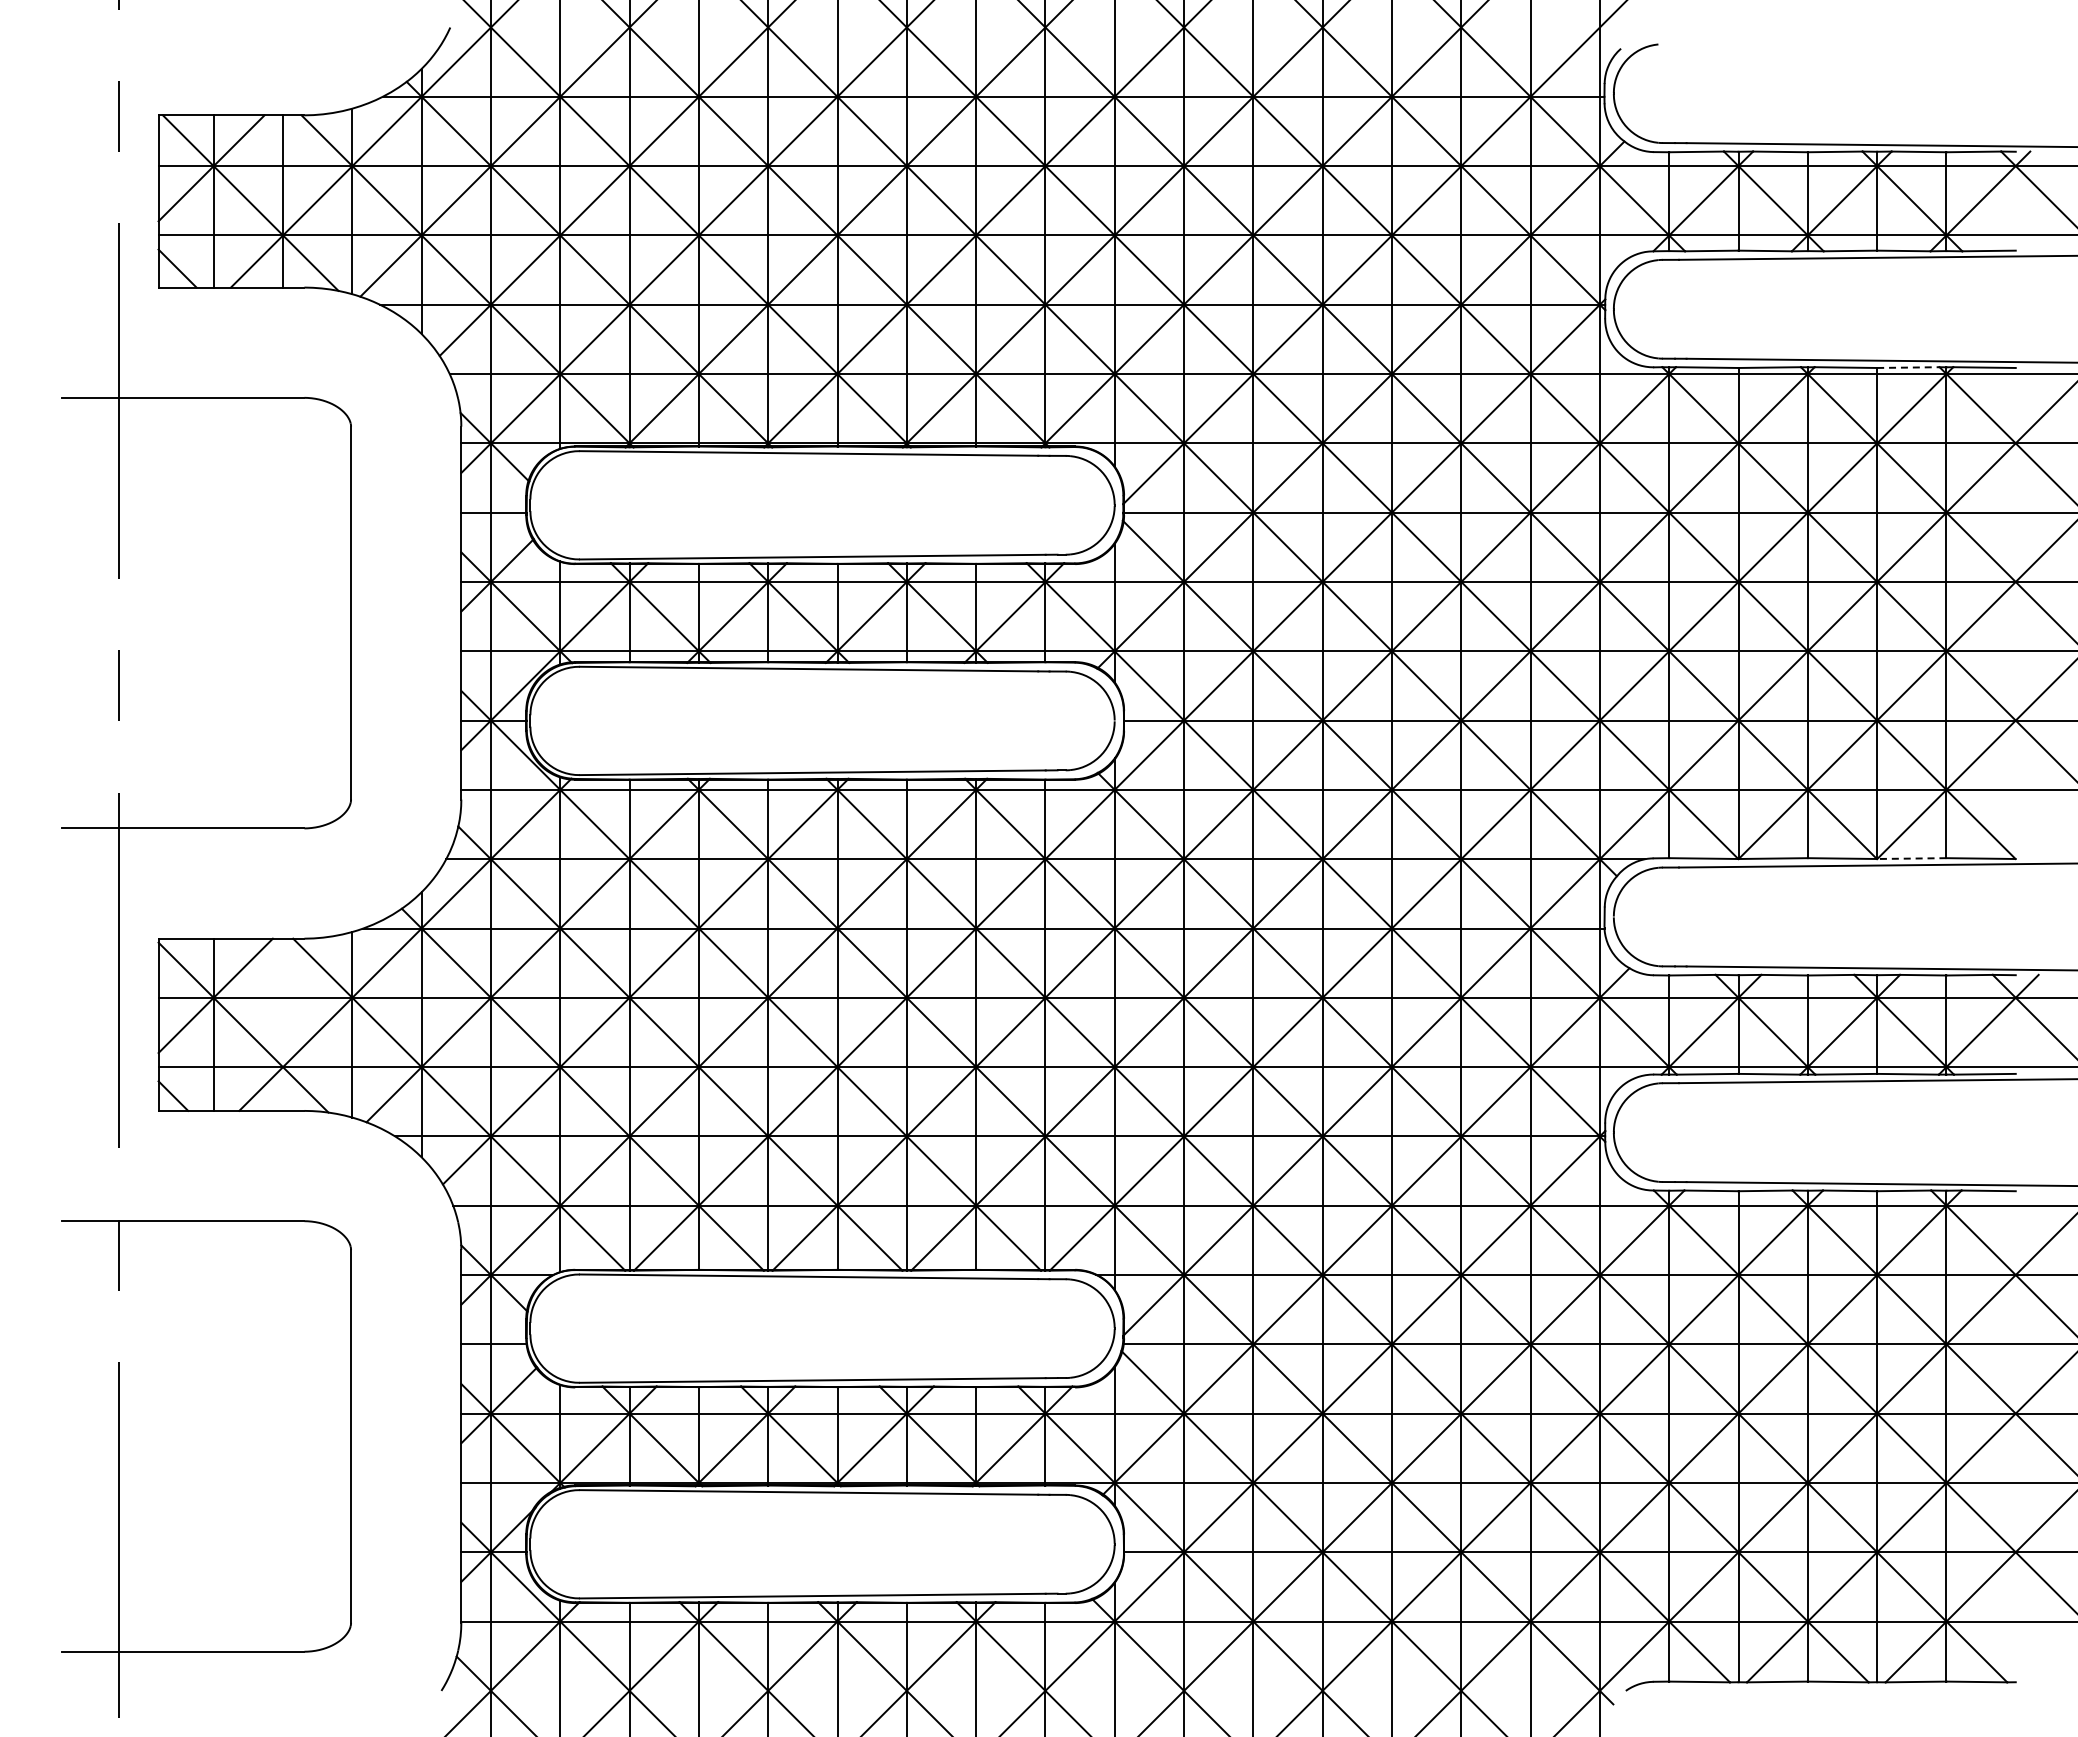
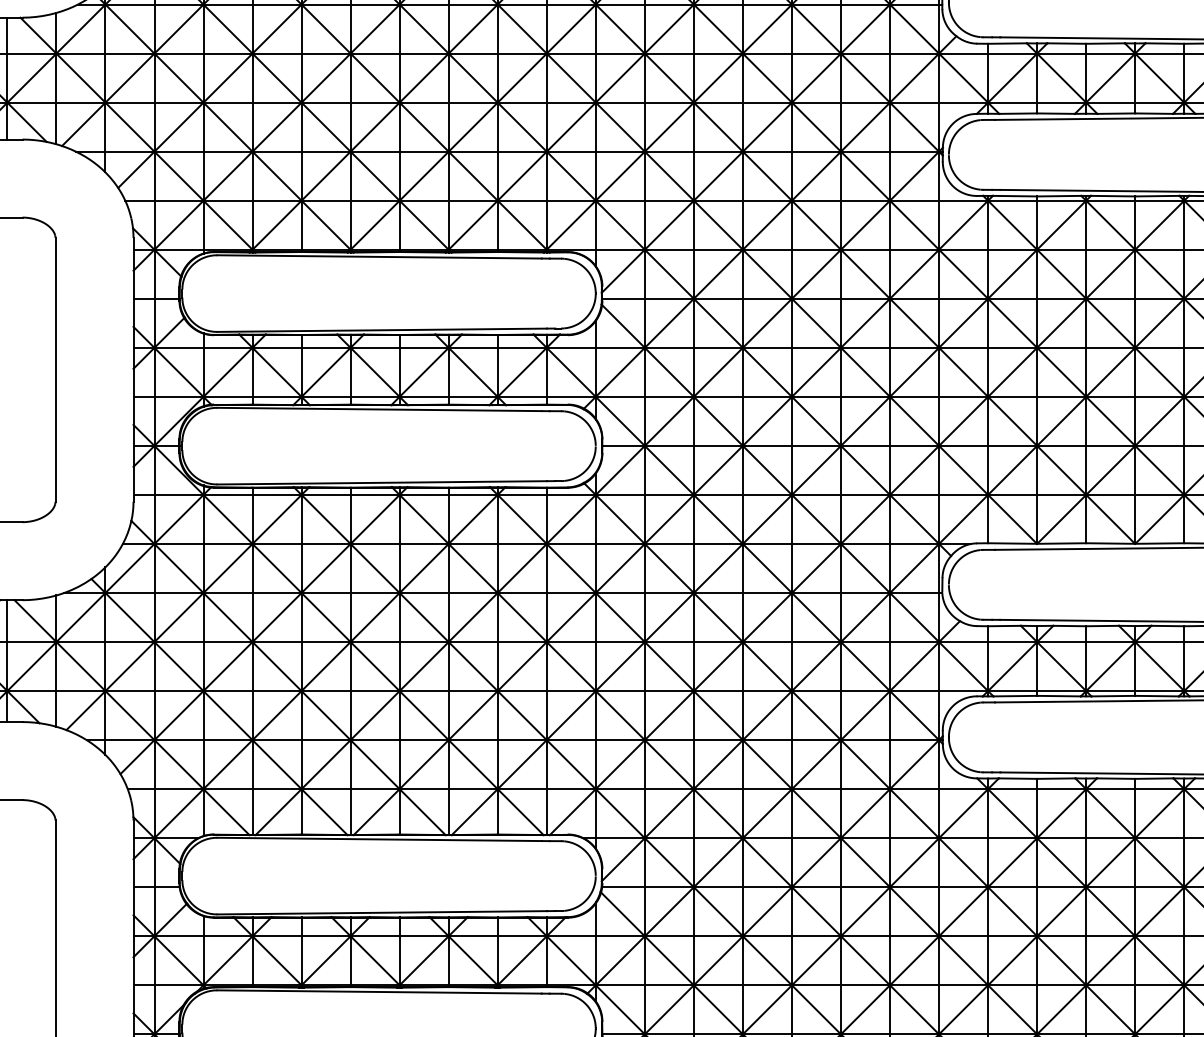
line: (1908, 367) -> (1157, 196), dashed -> solid
line: (1911, 858) -> (1159, 543), dashed -> solid
line: (283, 1024) -> (7, 660), added

